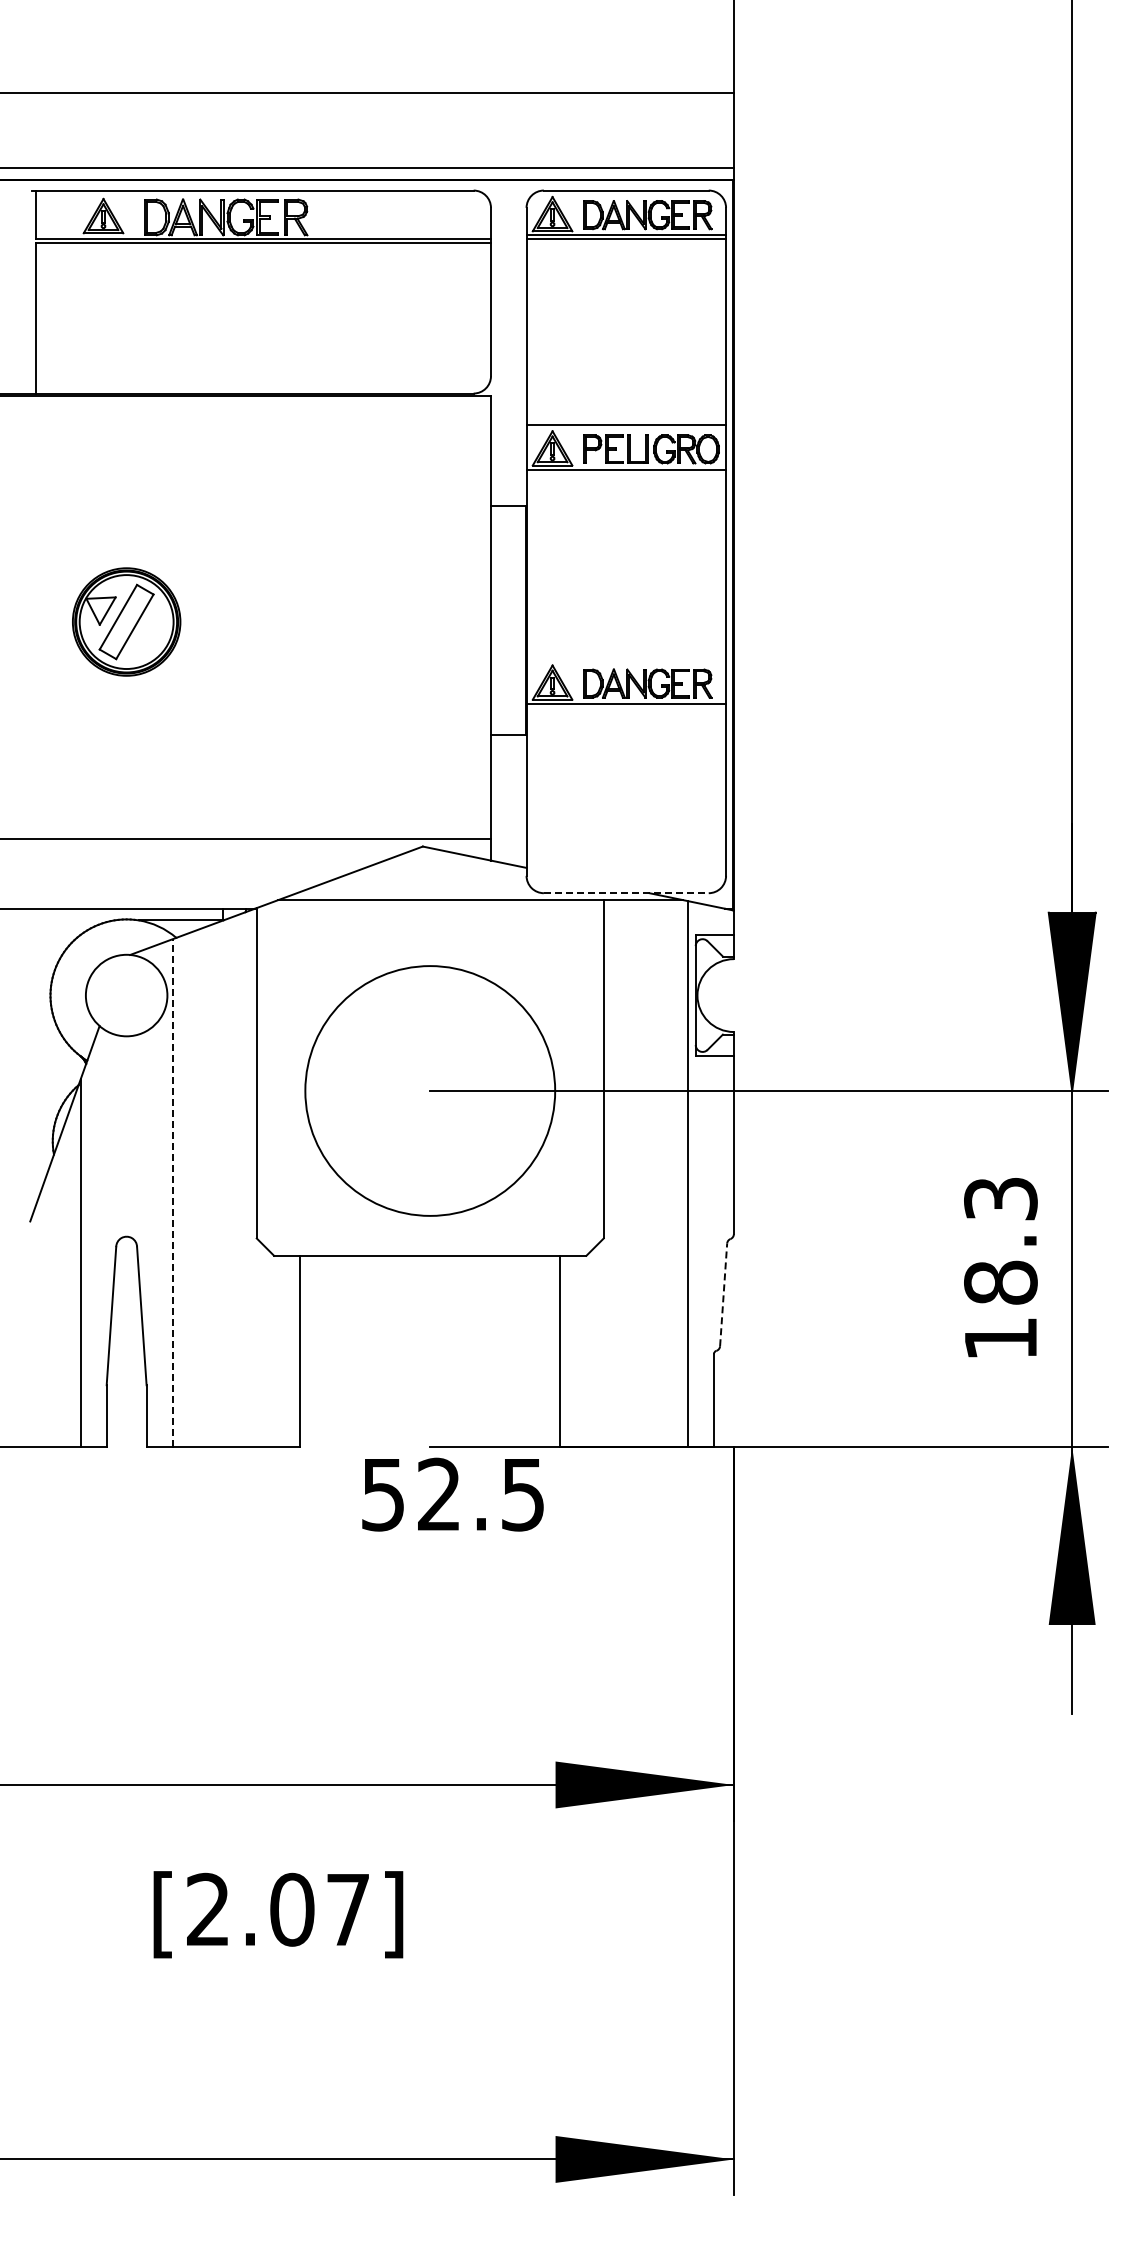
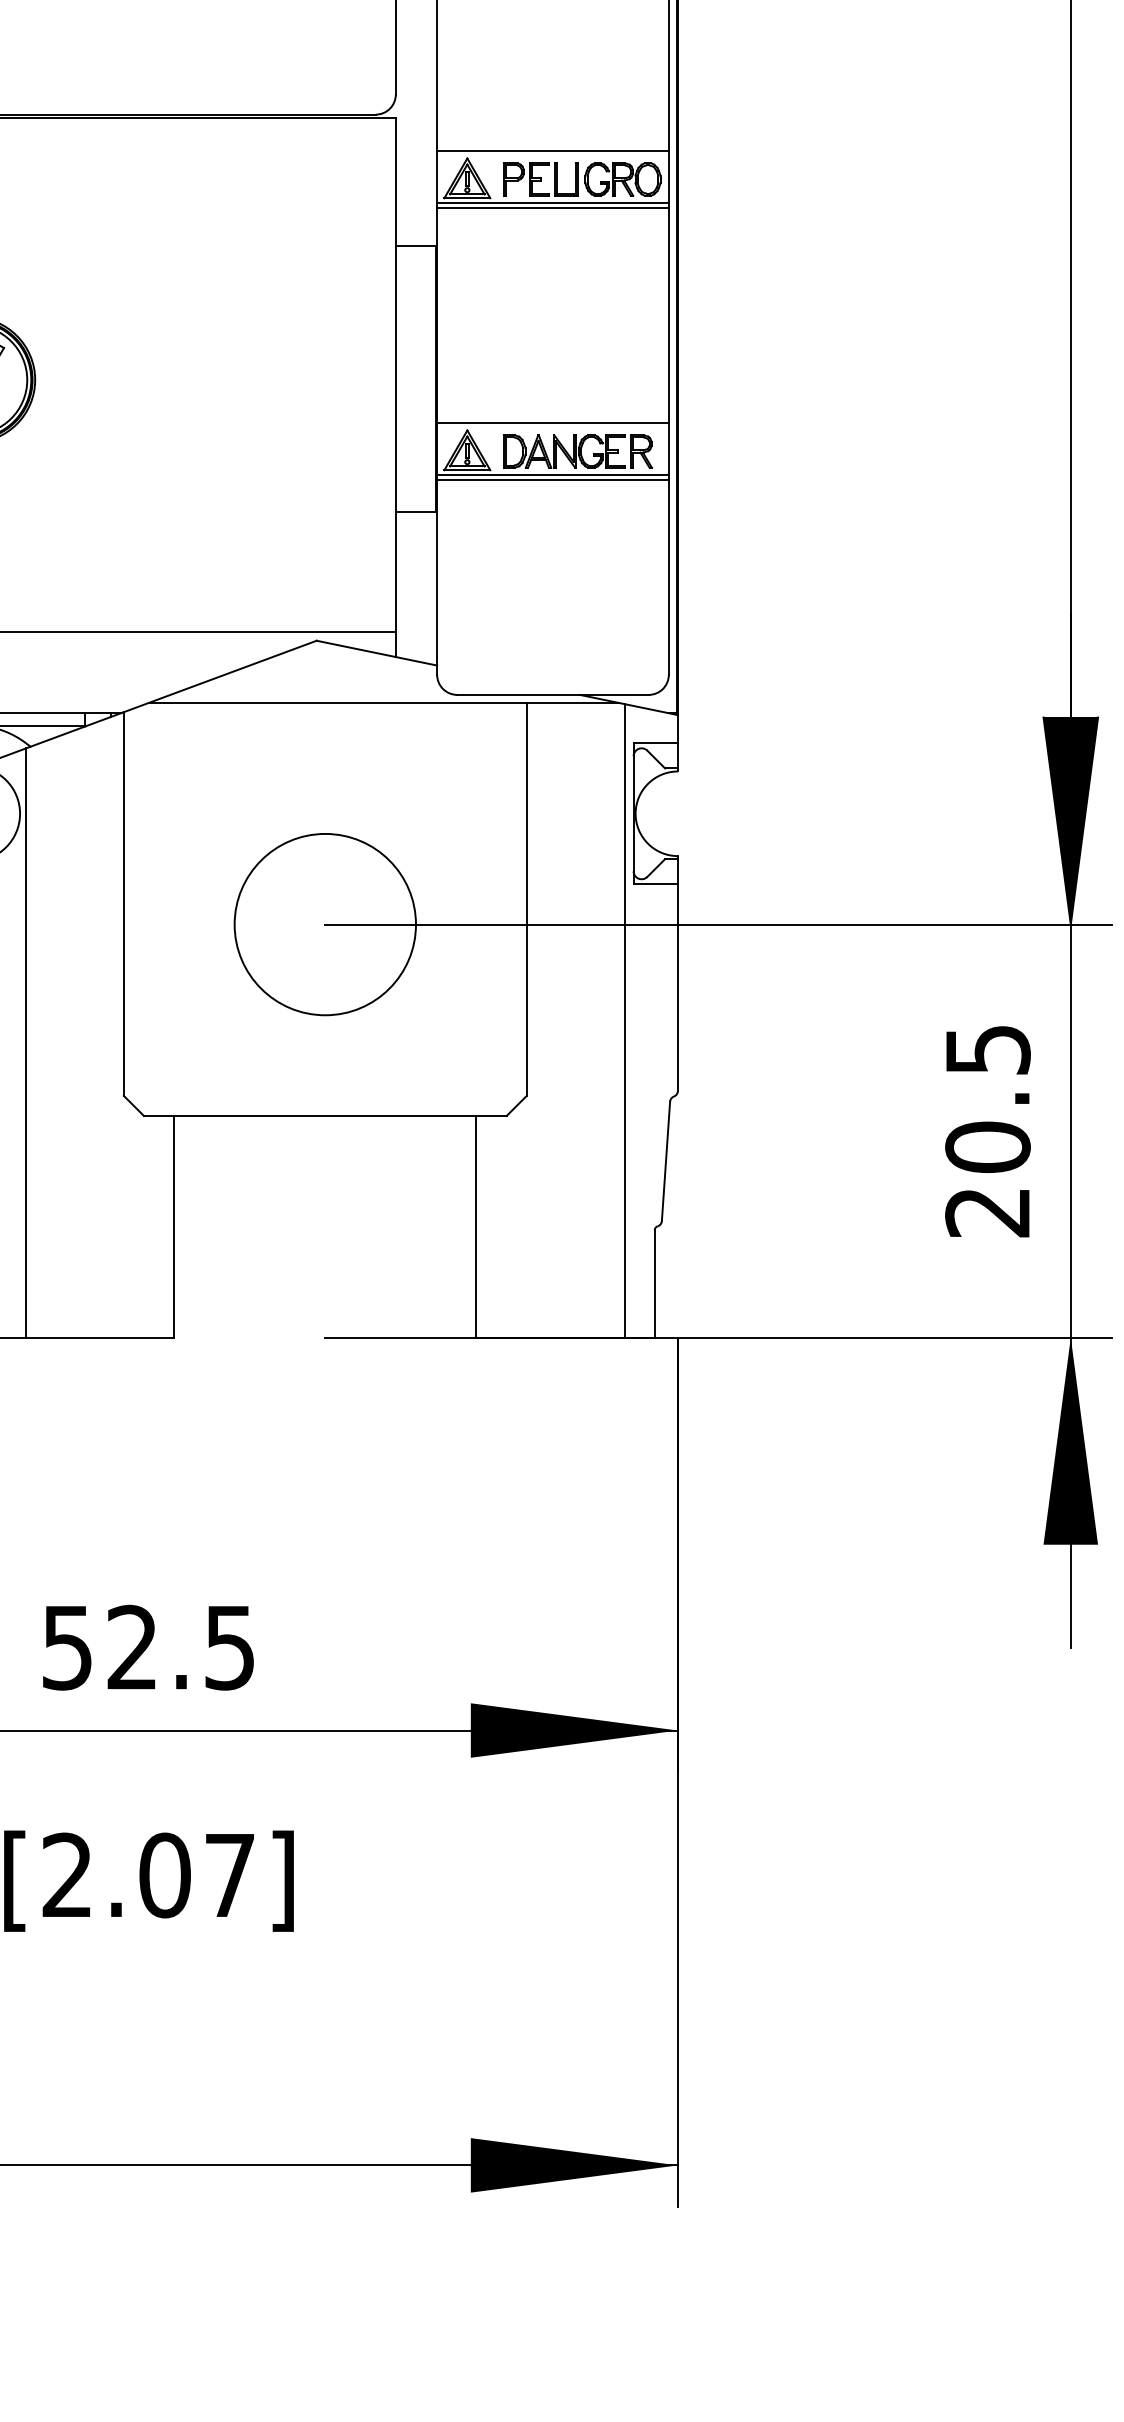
line: (626, 473) -> (553, 207), added
line: (626, 659) -> (553, 423), added
line: (626, 707) -> (553, 479), added
line: (626, 893) -> (553, 695), dashed -> solid
circle: (430, 1090) -> (325, 924), size x0.62
line: (172, 1192) -> (25, 1042), dashed -> solid
text: (1000, 1269) -> (987, 1131), 18.3 -> 20.5
line: (723, 1294) -> (665, 1160), dashed -> solid
text: (452, 1494) -> (147, 1647), moved

